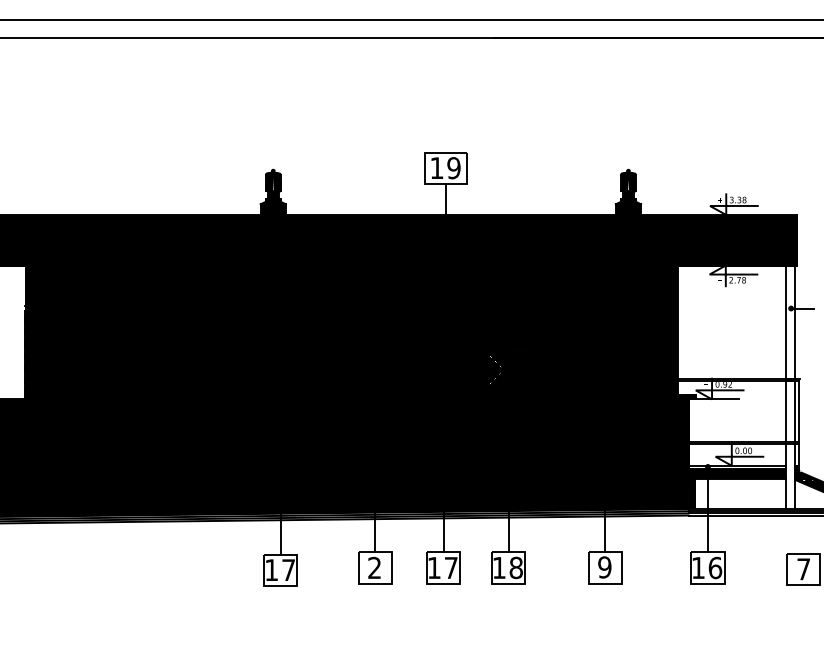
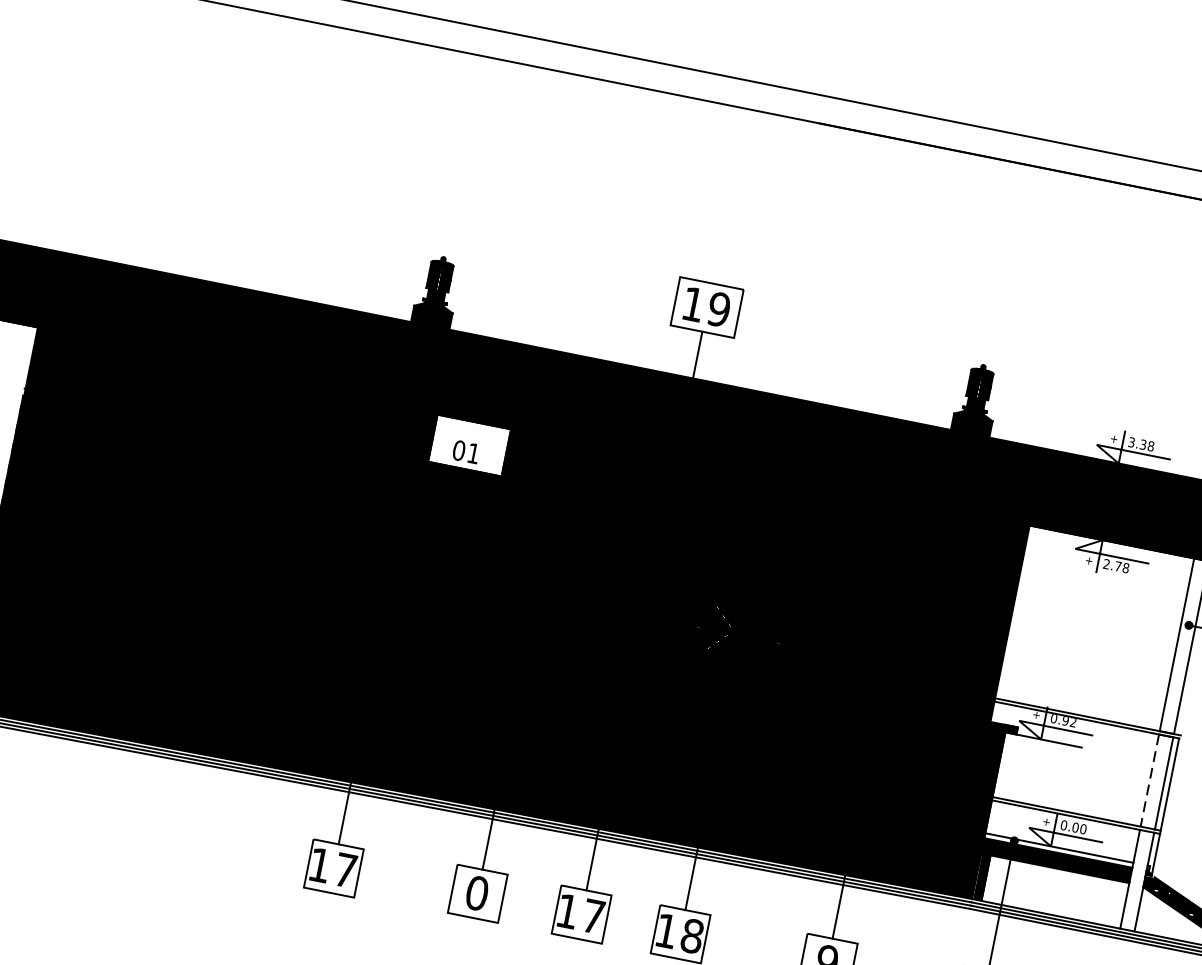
fill: (313, 285) -> (469, 445), removed
line: (785, 412) -> (1148, 781), solid -> dashed
text: (374, 567) -> (476, 892), 2 -> 0

